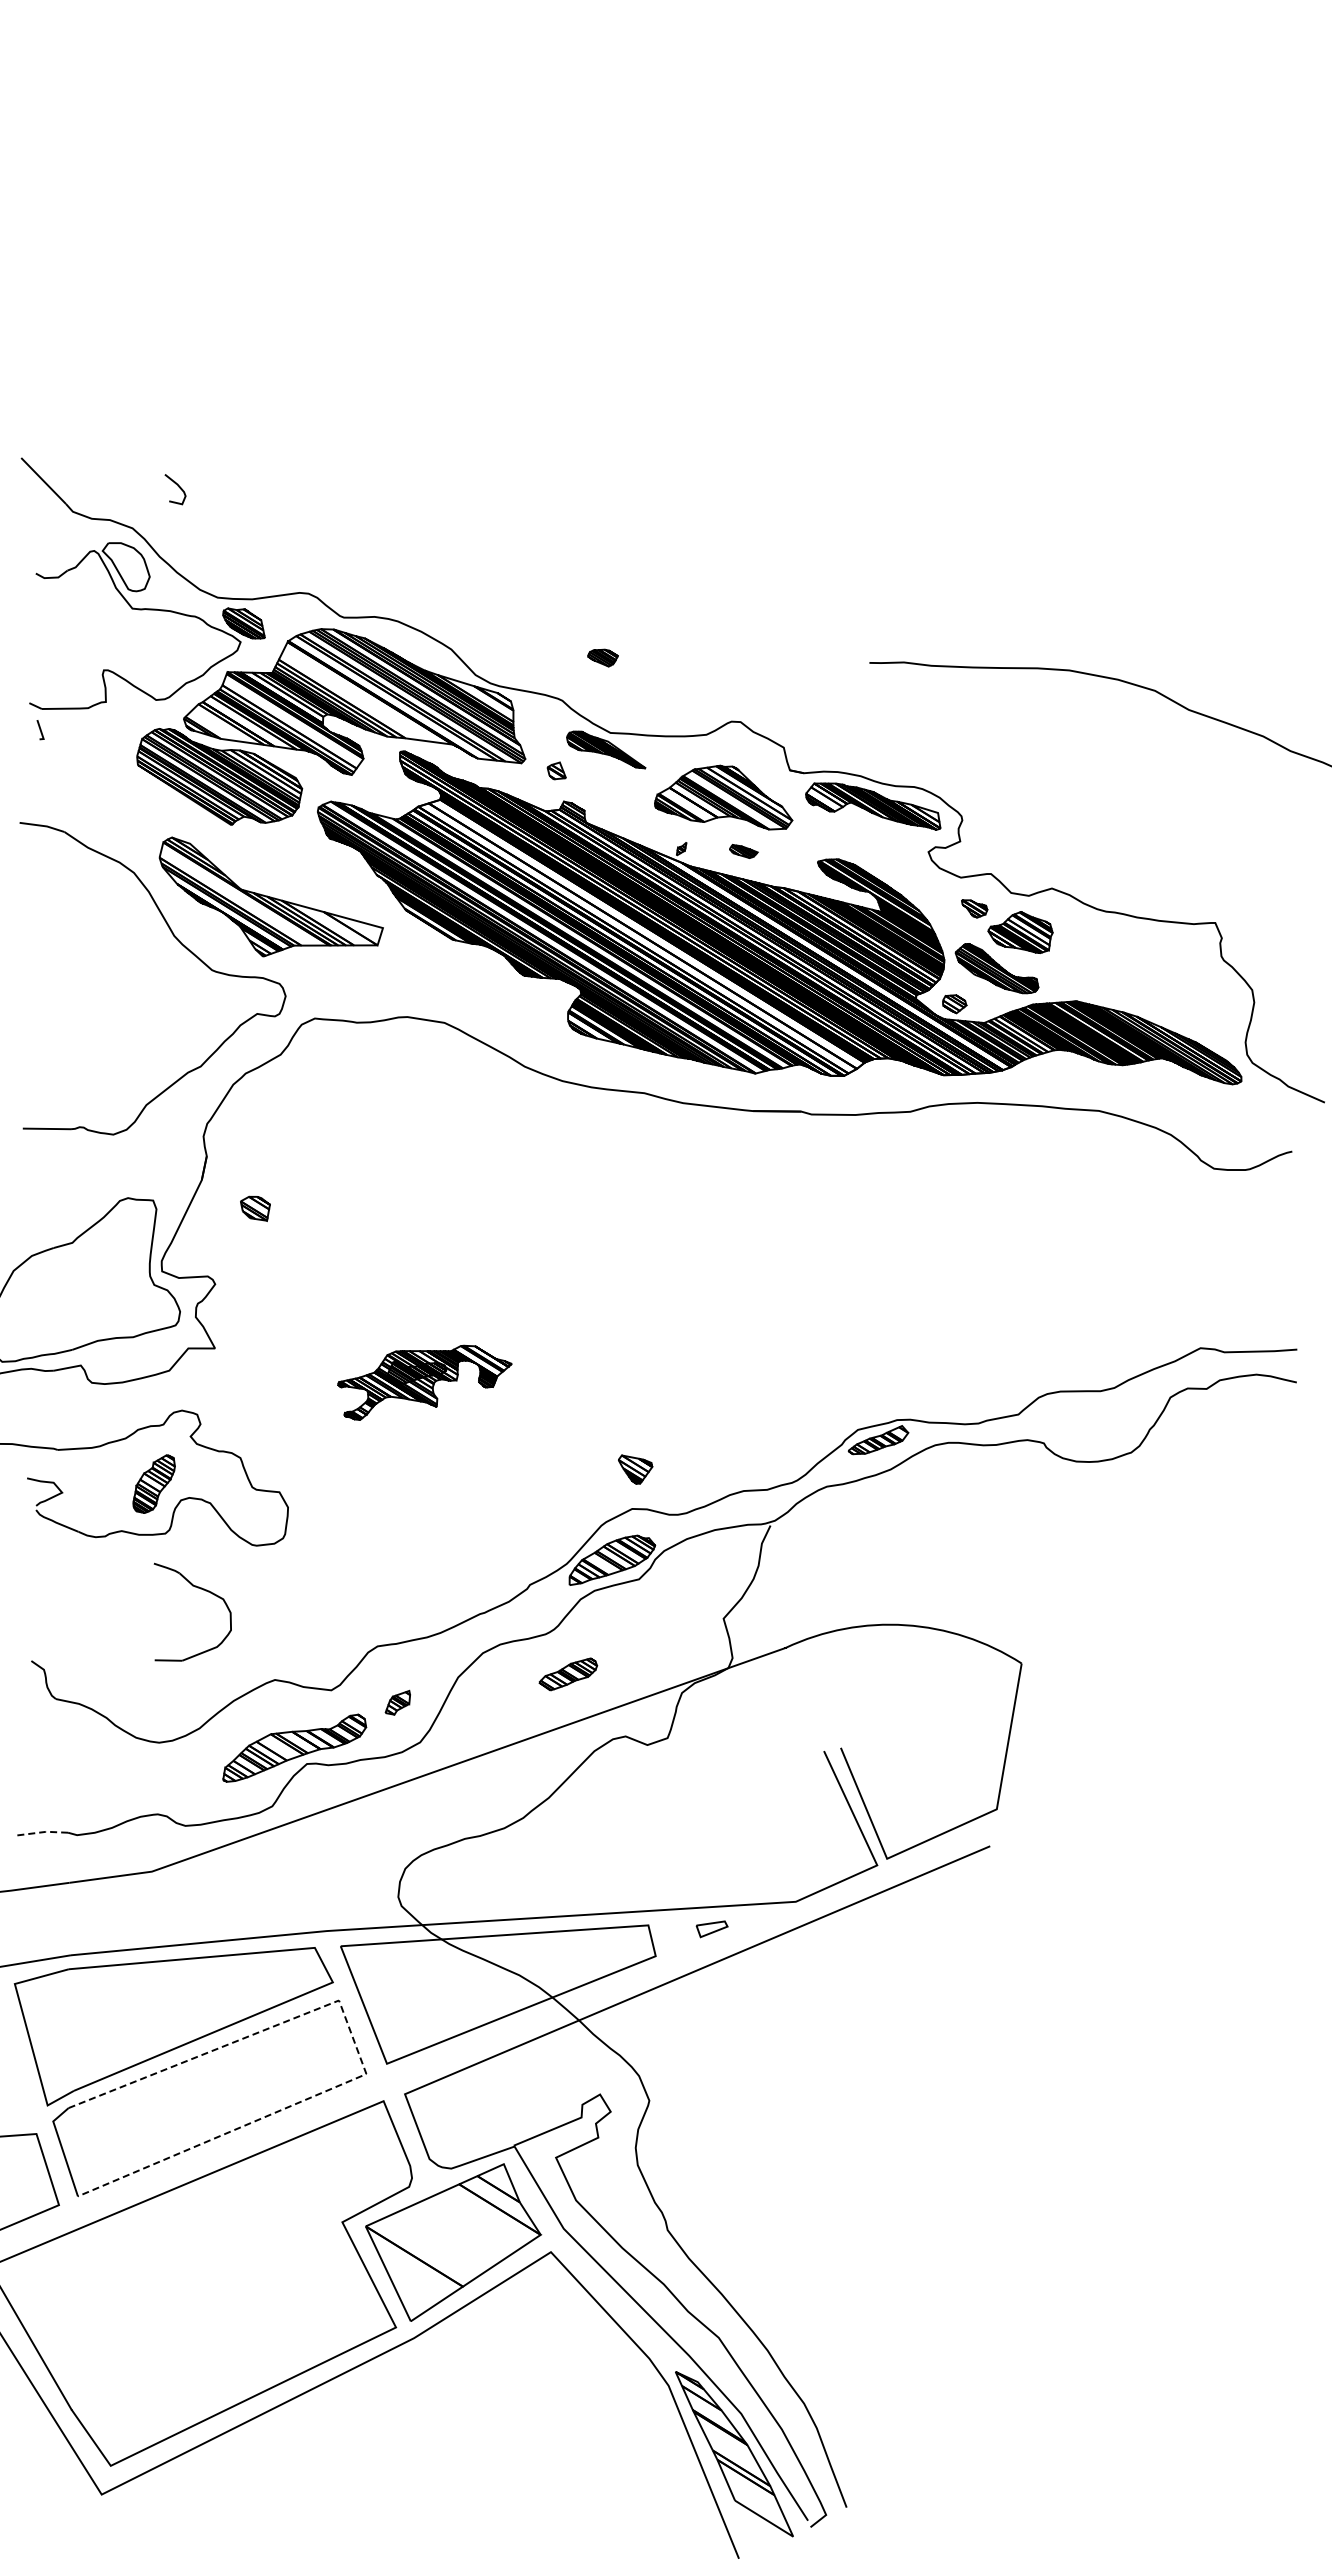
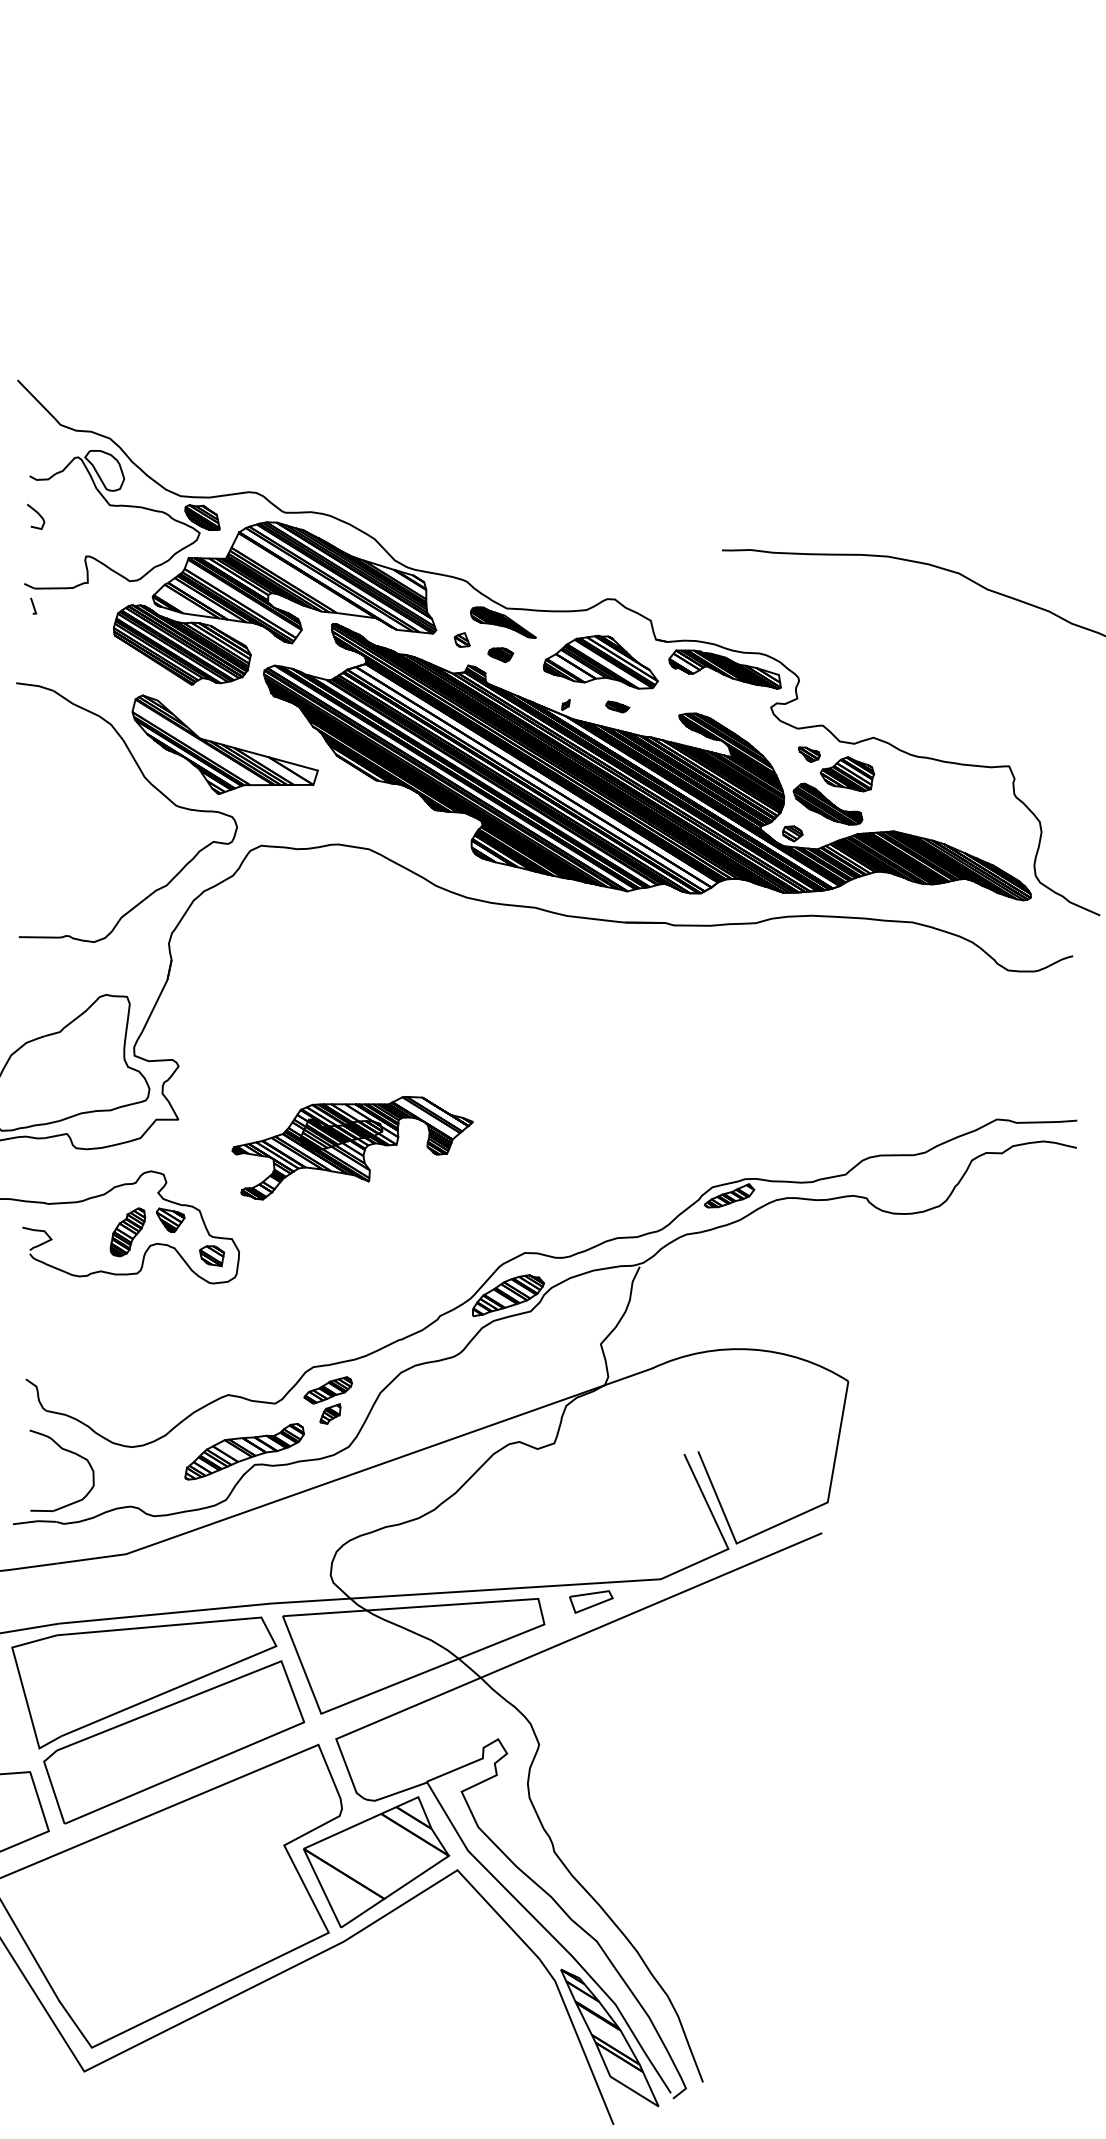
curve: (178, 487) -> (38, 515), moved
part: (602, 657) -> (500, 654), moved
part: (255, 1208) -> (212, 1255), moved
part: (424, 1382) -> (352, 1147), size x1.67
part: (635, 1469) -> (170, 1220), moved
part: (200, 1589) -> (68, 1451), moved
part: (568, 1674) -> (328, 1390), moved
line: (42, 1832) -> (35, 1521), dashed -> solid
part: (711, 1929) -> (590, 1602), size x1.67
line: (356, 2047) -> (295, 1700), dashed -> solid

